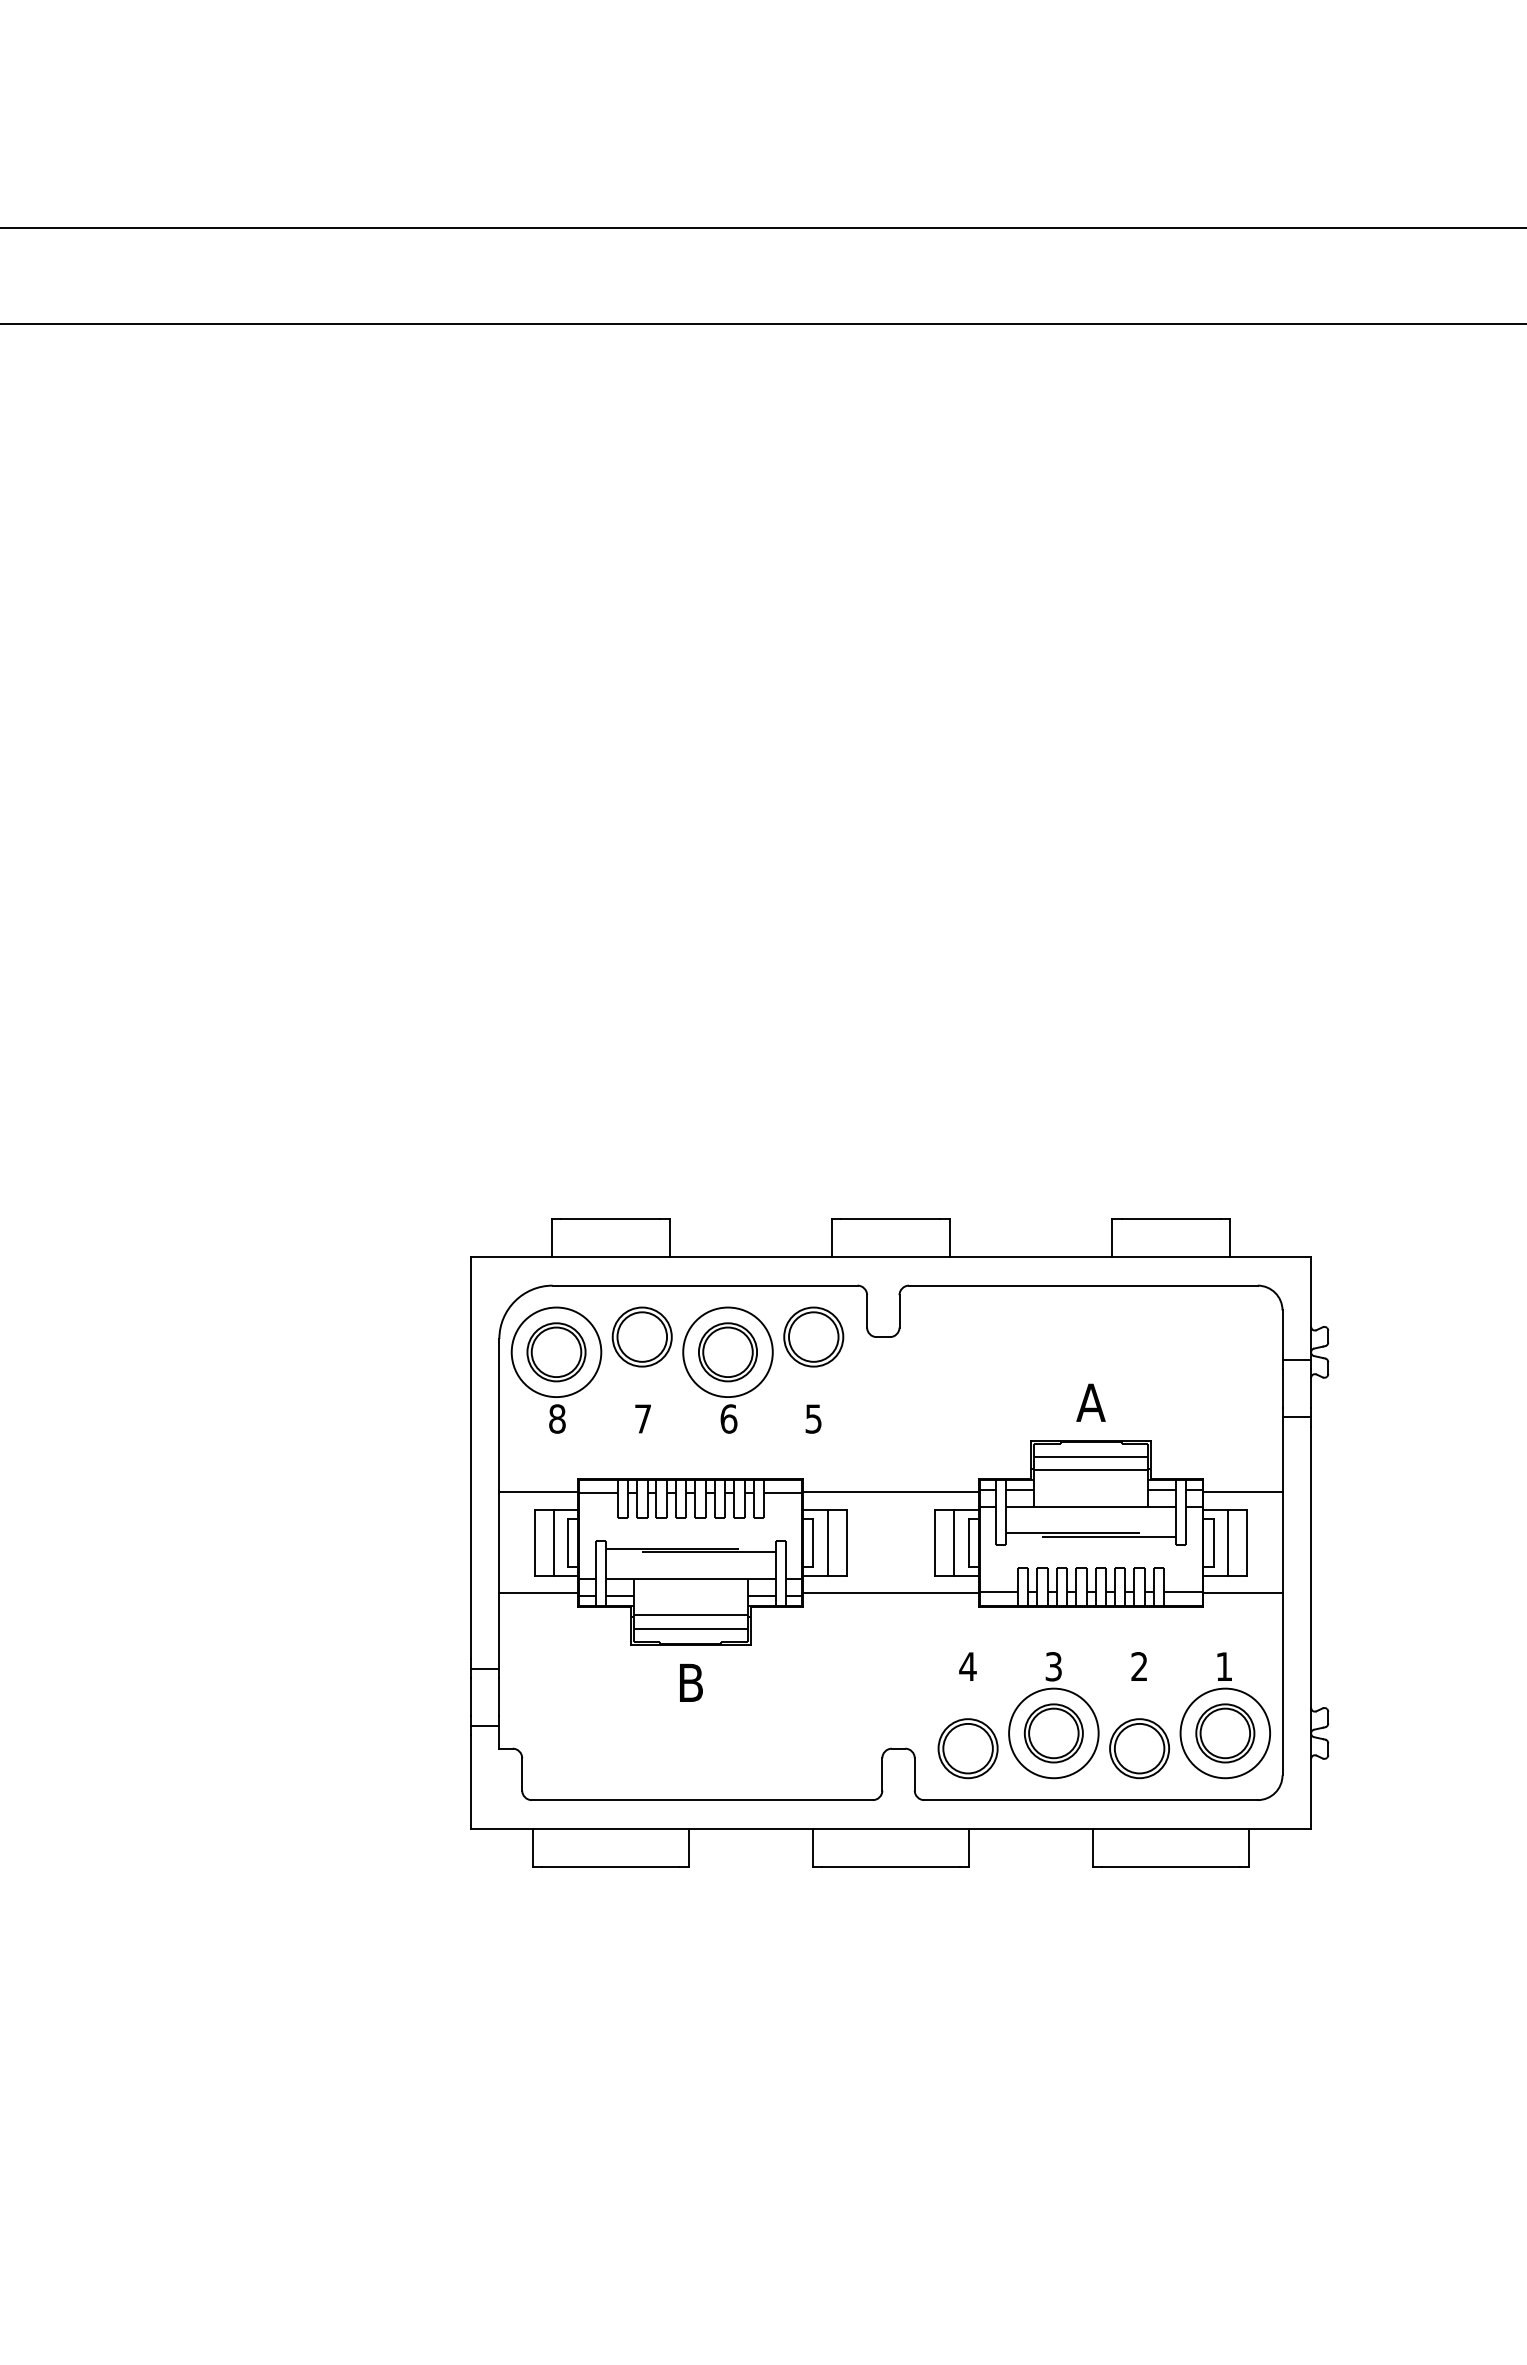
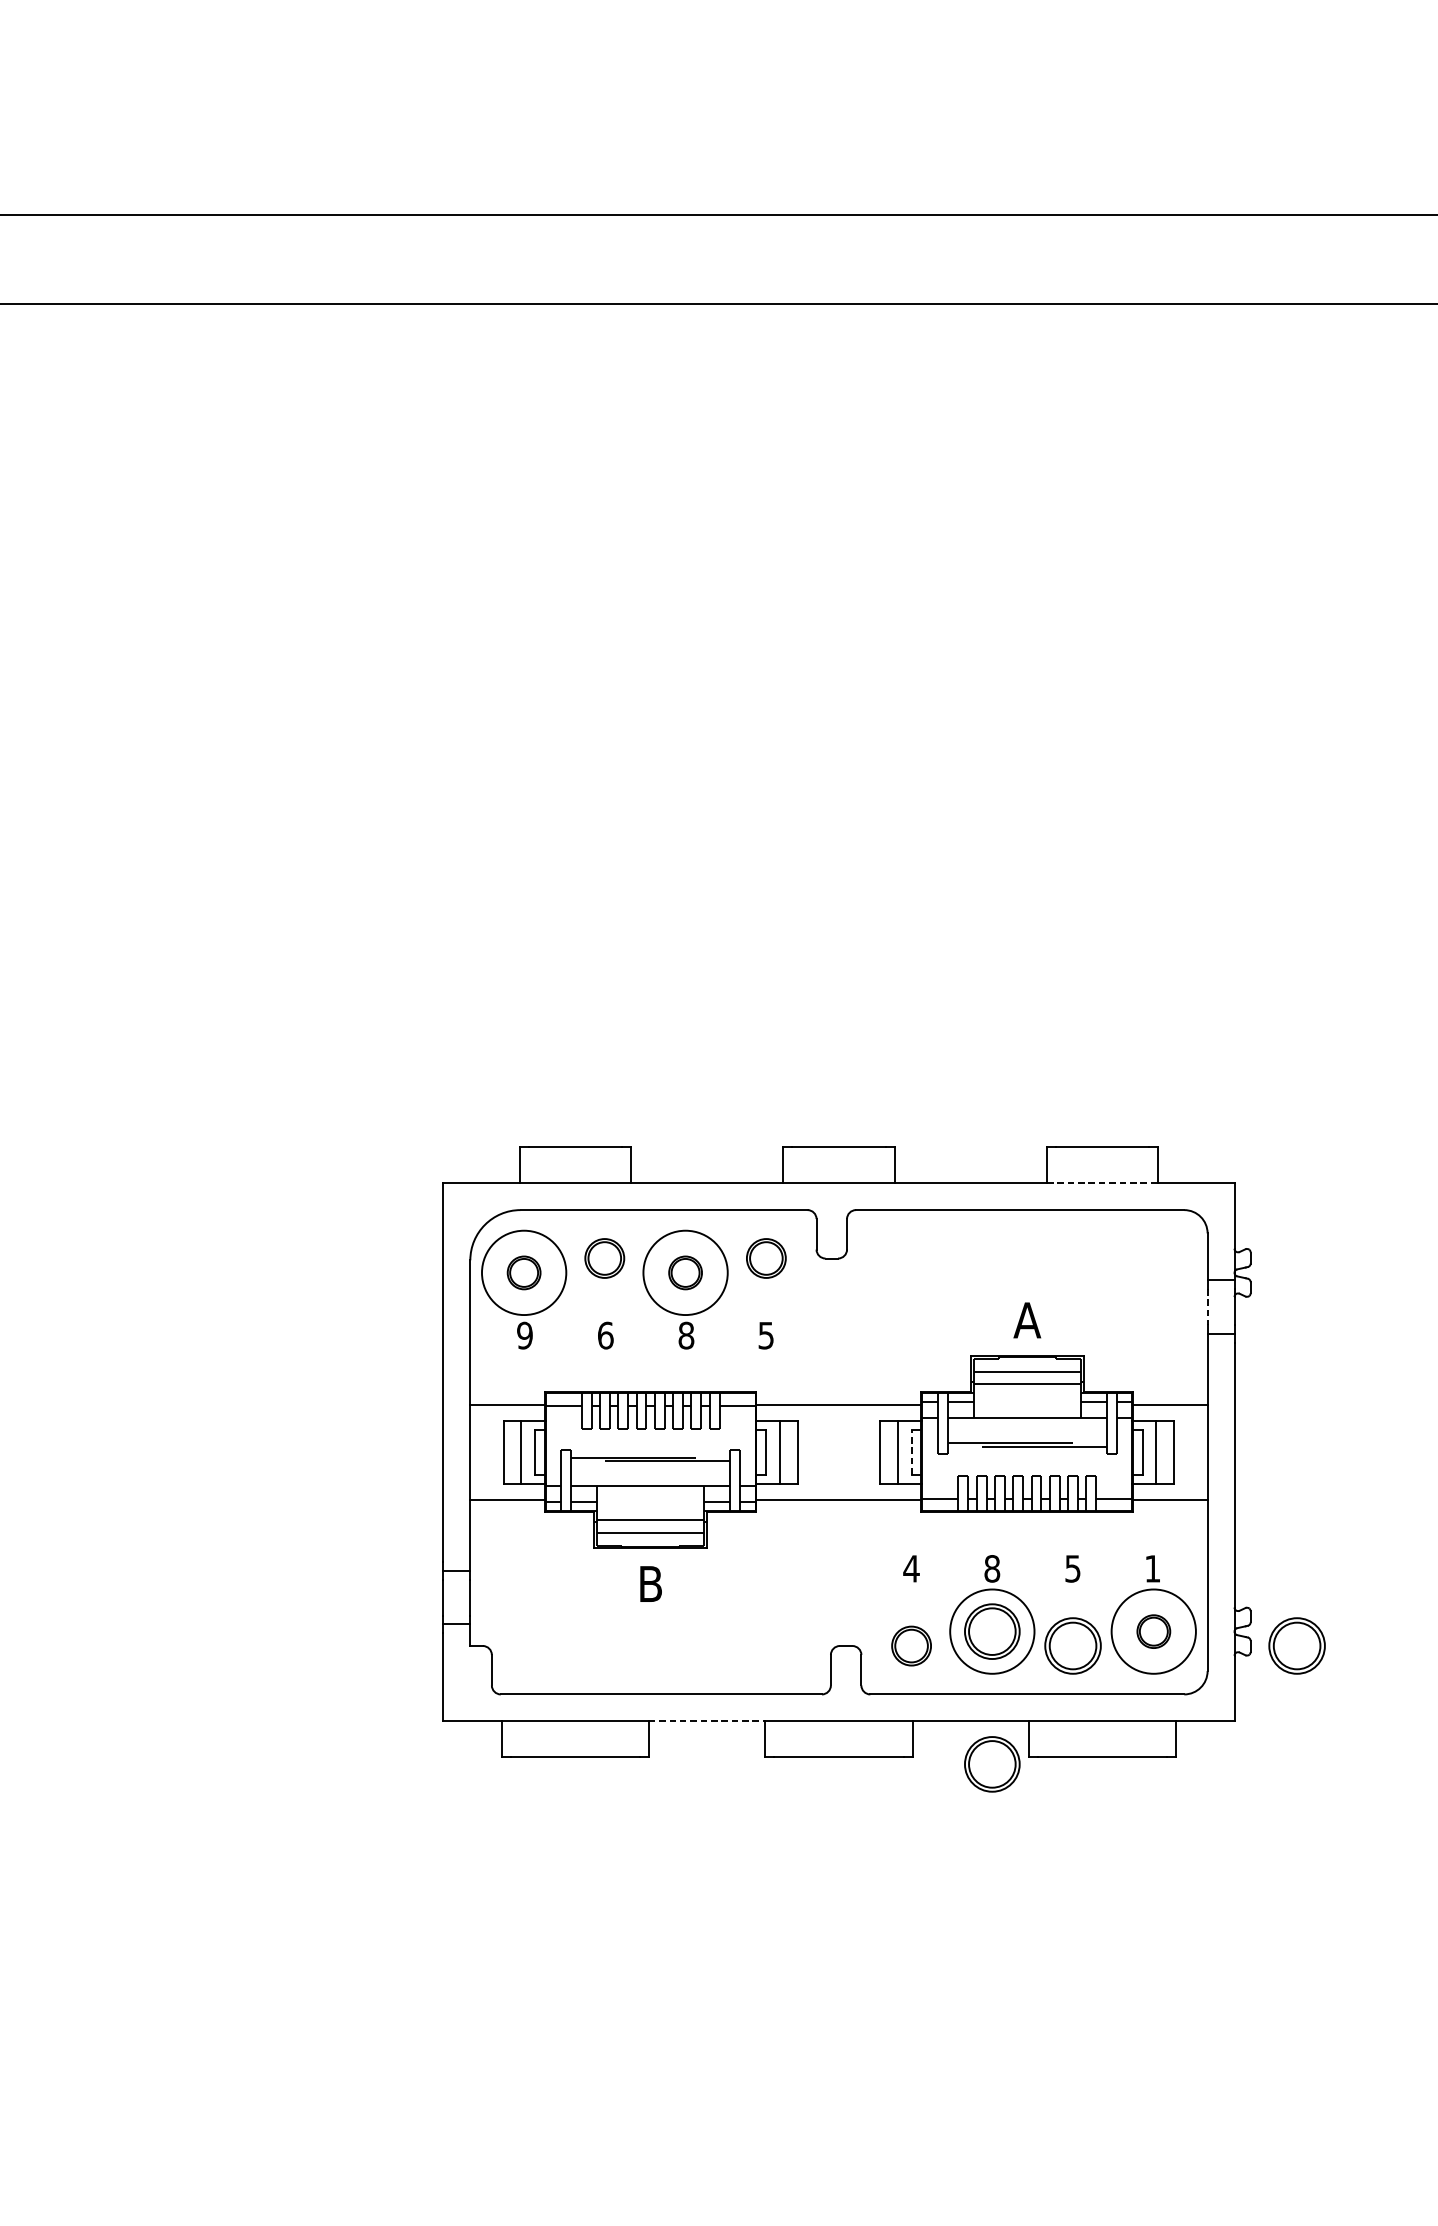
line: (1171, 1257) -> (1103, 1183), solid -> dashed
part: (641, 1336) -> (604, 1257), size x0.7
part: (813, 1336) -> (766, 1257), size x0.7
part: (556, 1352) -> (524, 1273), size x0.6
part: (727, 1352) -> (685, 1273), size x0.6
line: (1282, 1389) -> (1207, 1307), solid -> dashed
text: (557, 1418) -> (525, 1335), 8 -> 9
text: (643, 1418) -> (606, 1335), 7 -> 6
text: (728, 1418) -> (686, 1335), 6 -> 8
line: (968, 1542) -> (911, 1451), solid -> dashed
text: (1053, 1666) -> (992, 1568), 3 -> 8
text: (1139, 1666) -> (1072, 1568), 2 -> 5
part: (1225, 1733) -> (1153, 1631), size x0.6
part: (967, 1748) -> (911, 1645), size x0.7
part: (1377, 1748) -> (1297, 1645), added
line: (750, 1828) -> (706, 1721), solid -> dashed
part: (1053, 1874) -> (992, 1764), added

